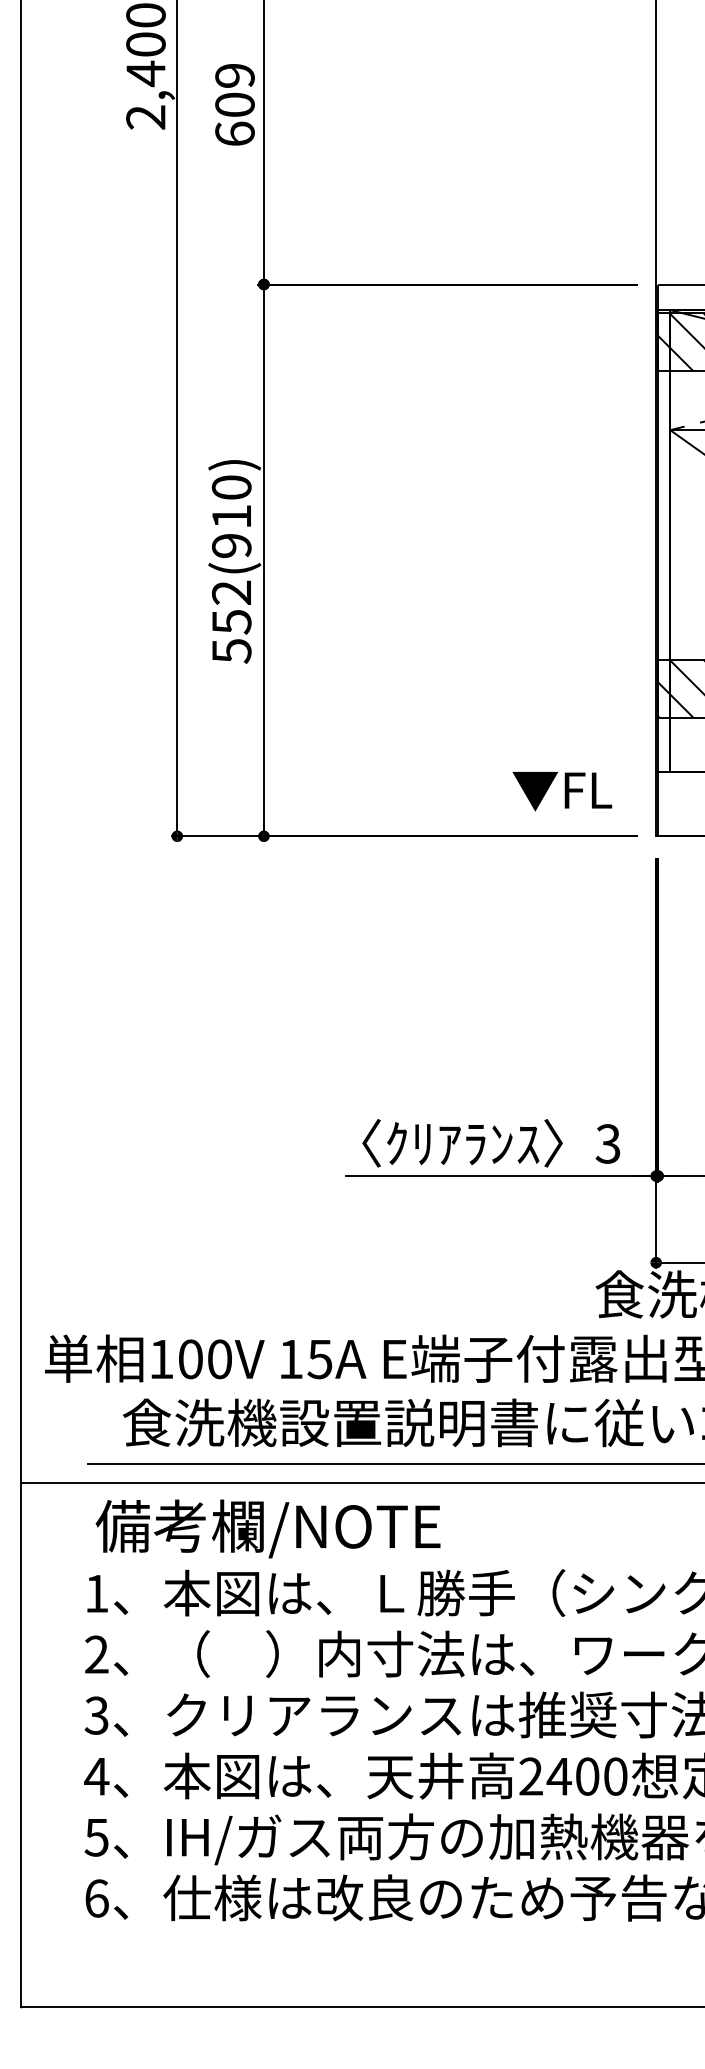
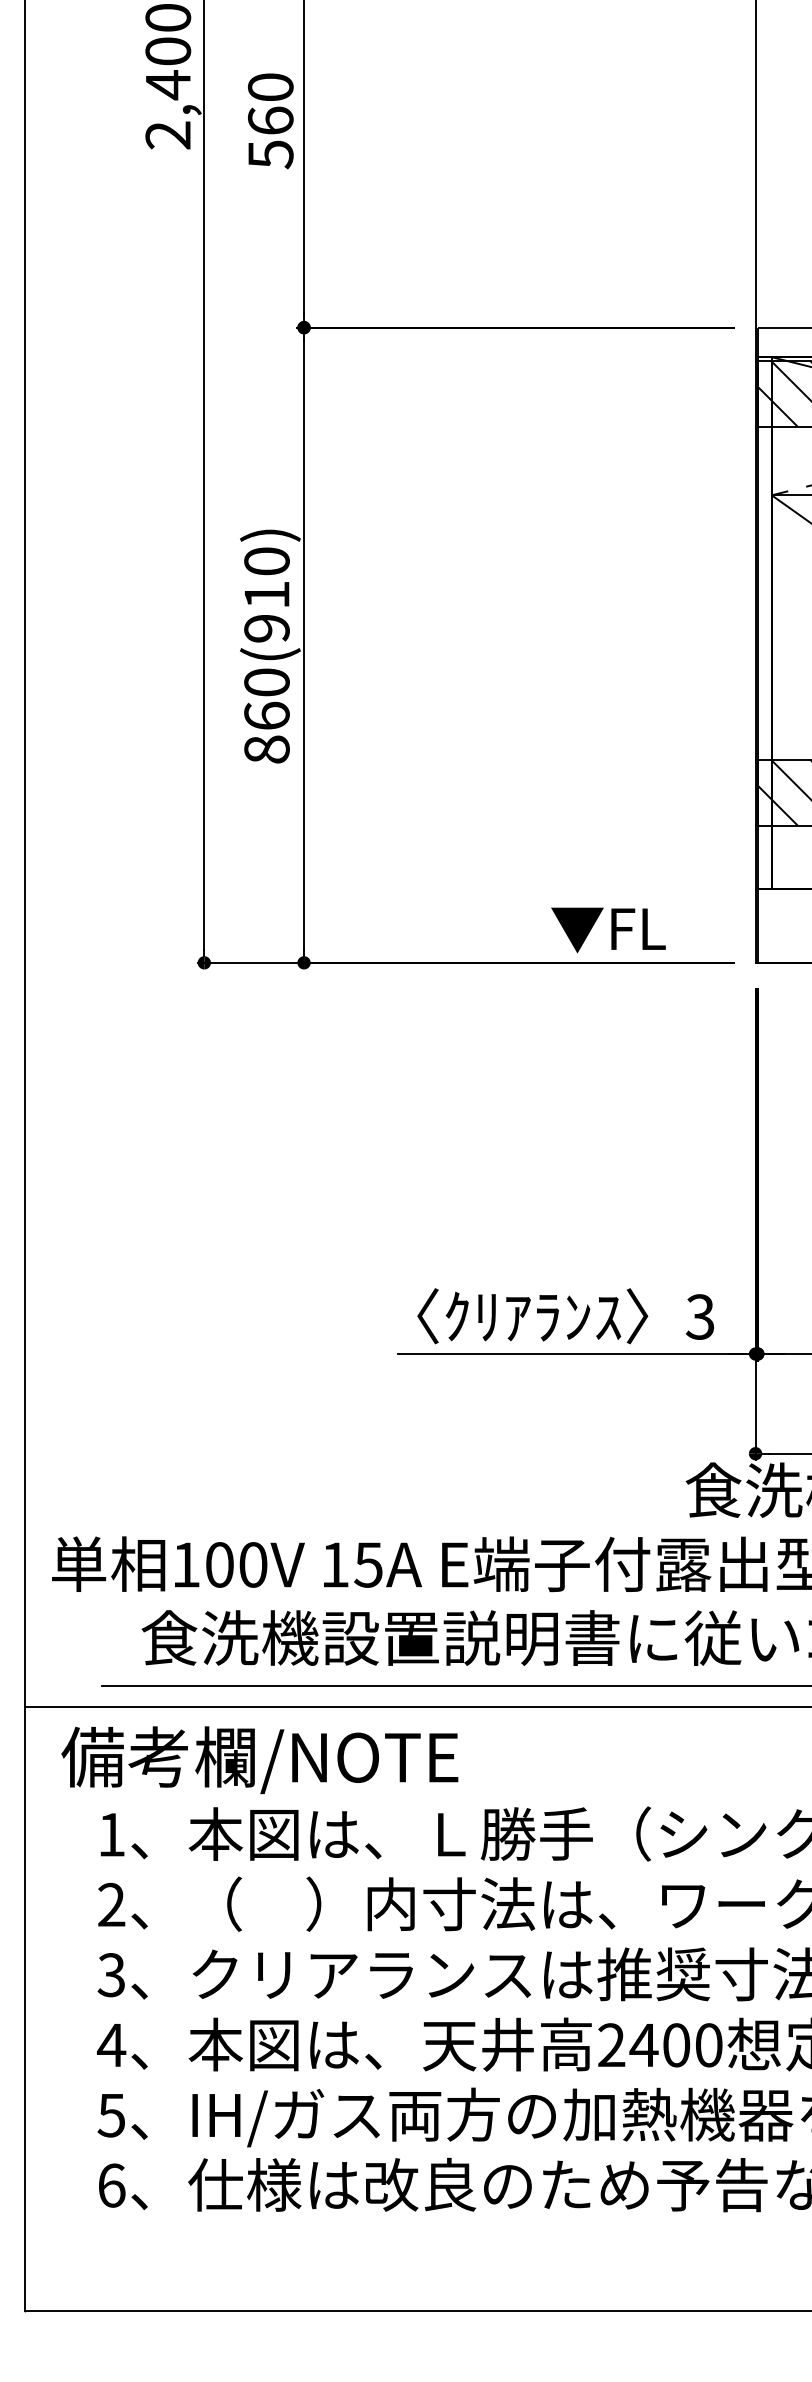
text: (234, 105) -> (270, 121), 609 -> 560
text: (231, 622) -> (266, 716), 552(910) -> 860(910)
text: (562, 791) -> (608, 930), moved
text: (267, 1529) -> (259, 1760), moved

